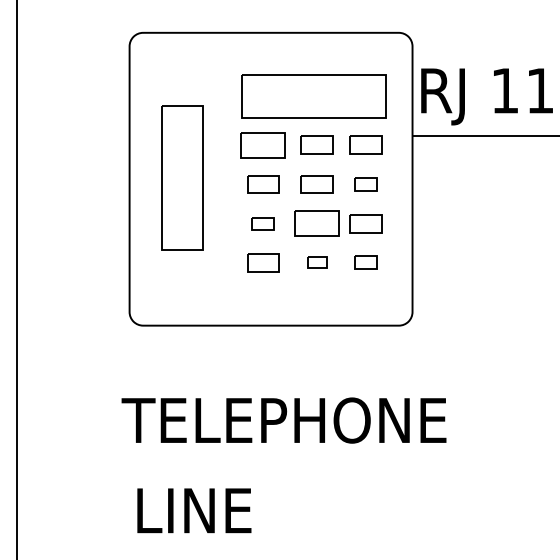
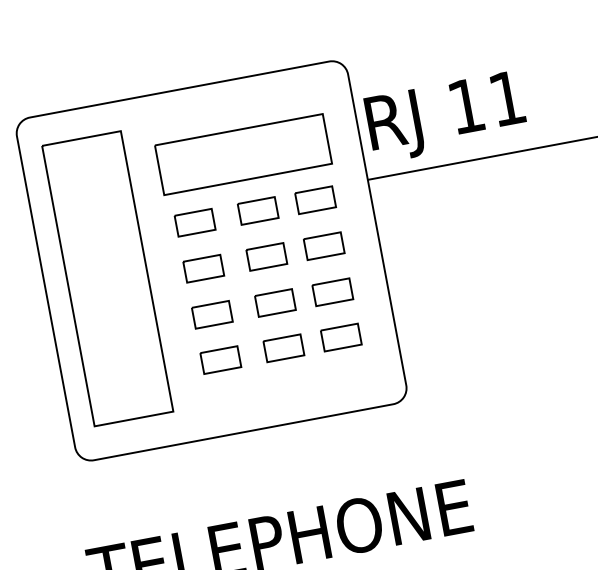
part: (263, 144) -> (195, 221), size x0.71
part: (182, 177) -> (107, 278), size x1.67
part: (365, 184) -> (323, 246), size x1.43
part: (263, 223) -> (212, 314), size x1.43
part: (316, 223) -> (274, 302), size x0.71
part: (316, 262) -> (283, 348), size x1.67
part: (365, 262) -> (340, 337), size x1.43

